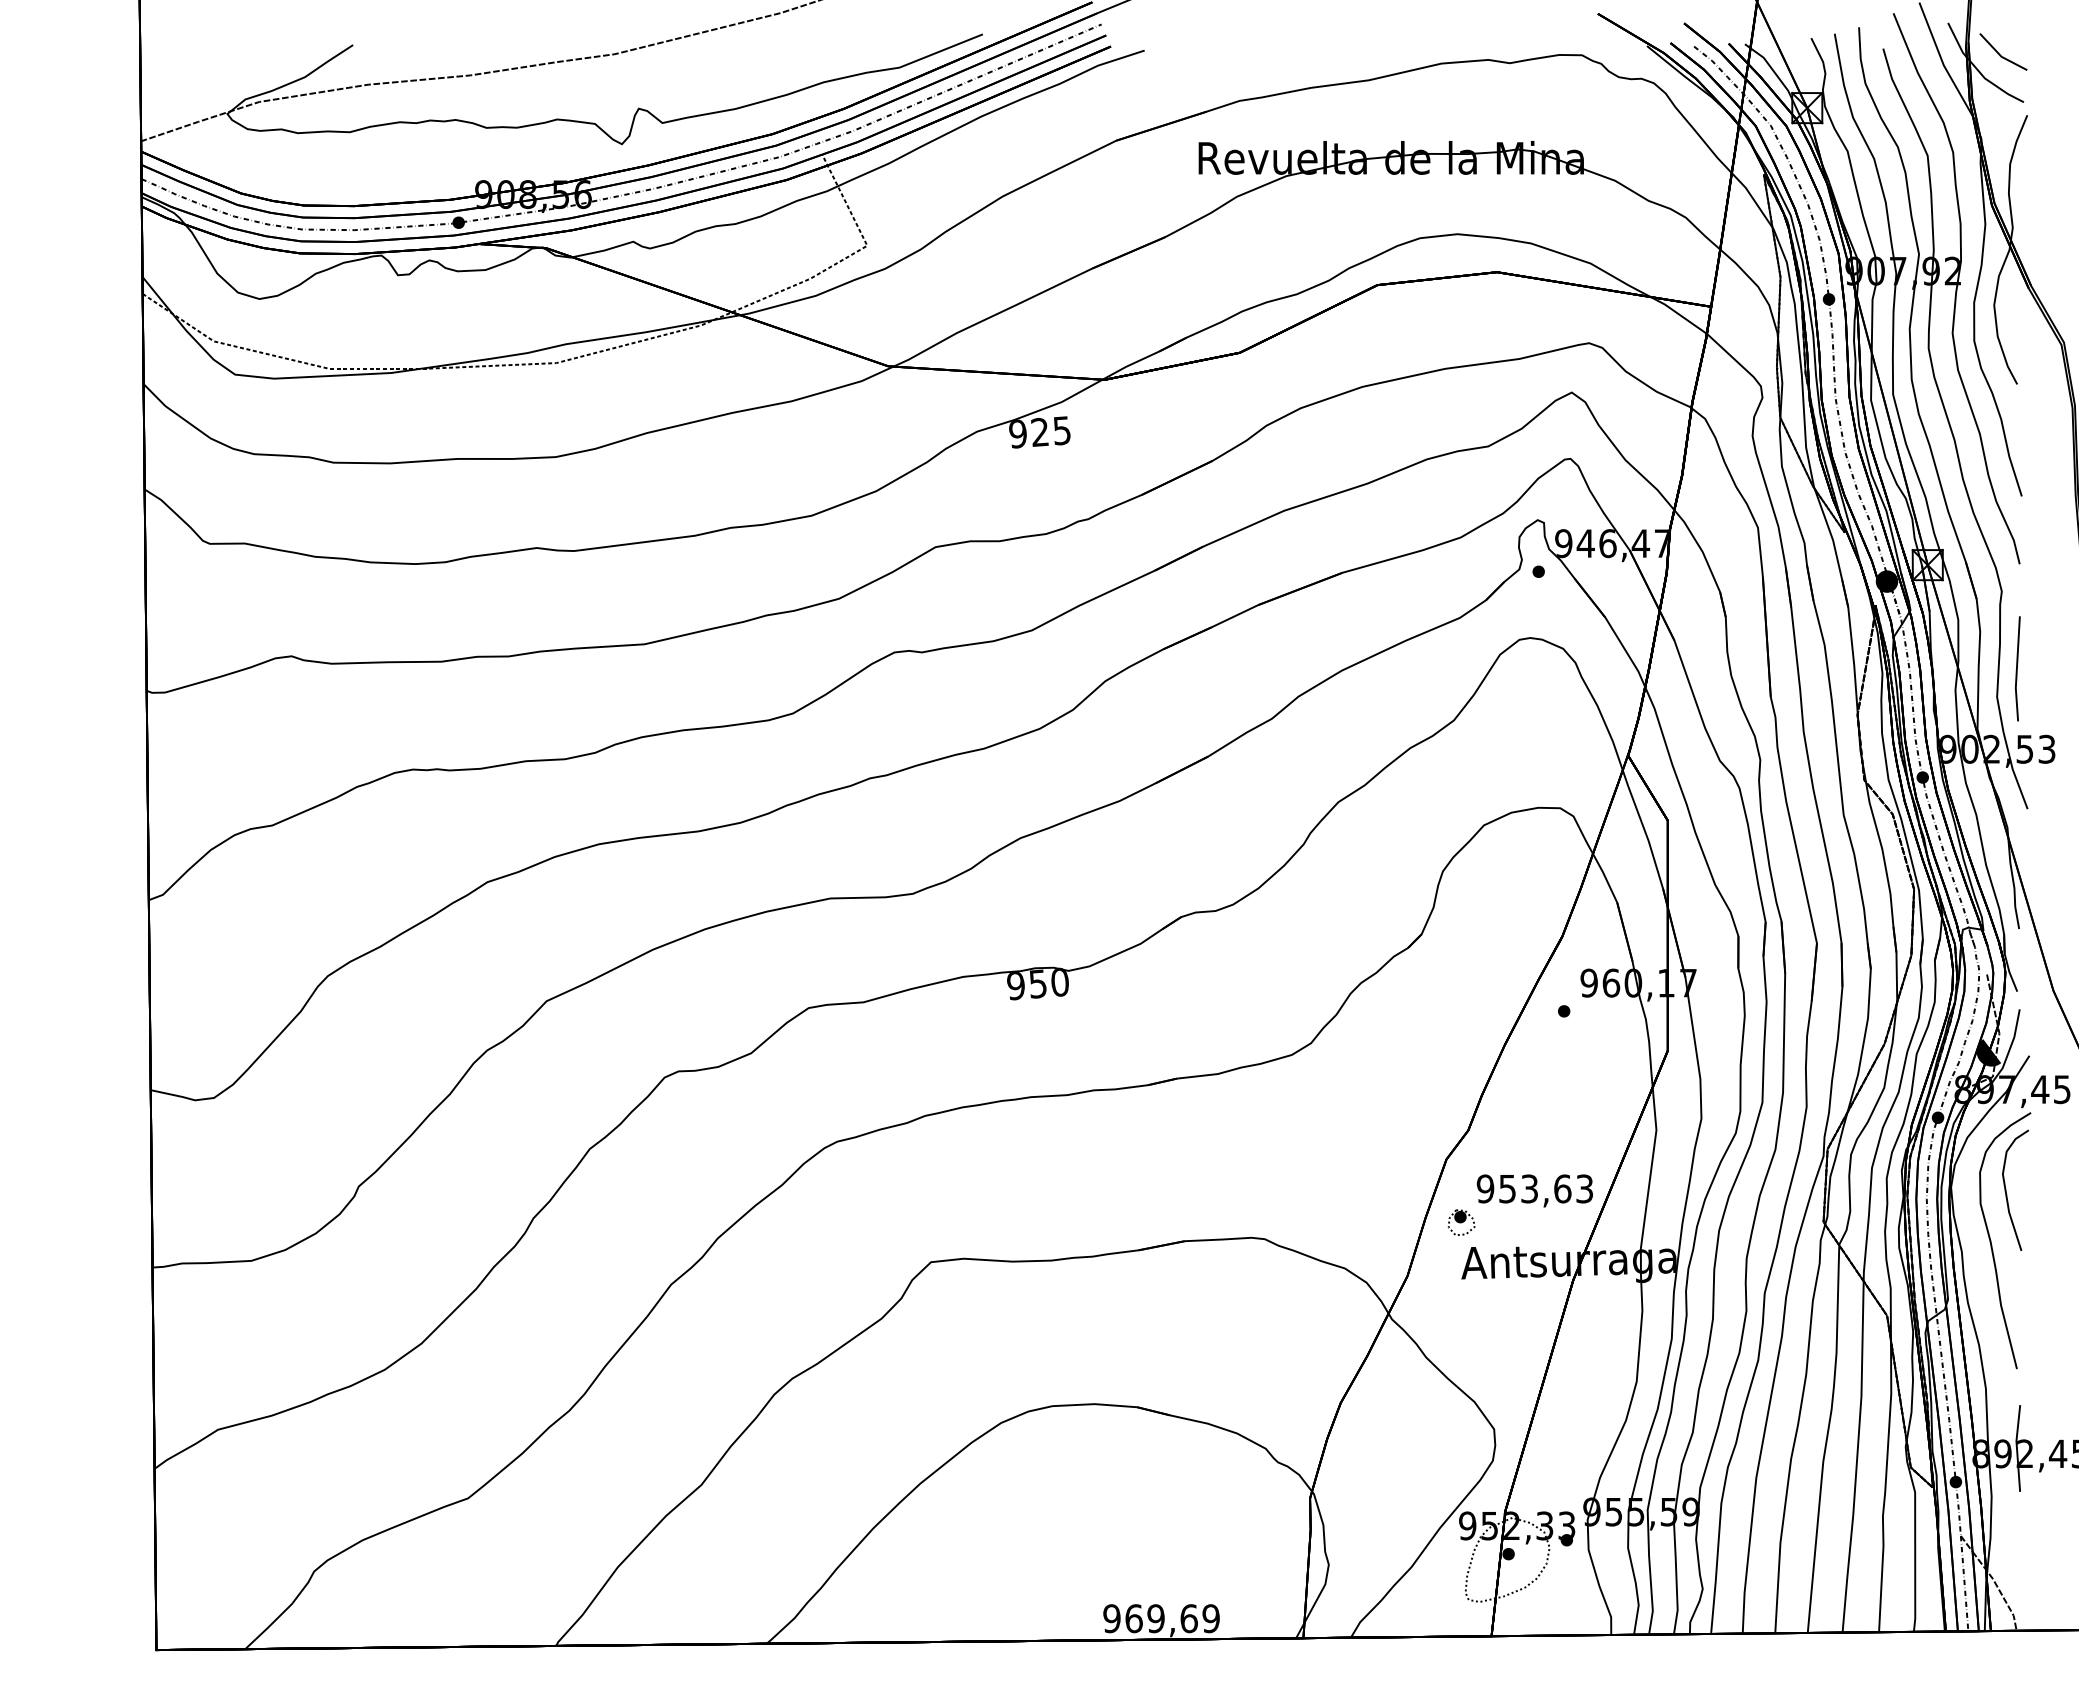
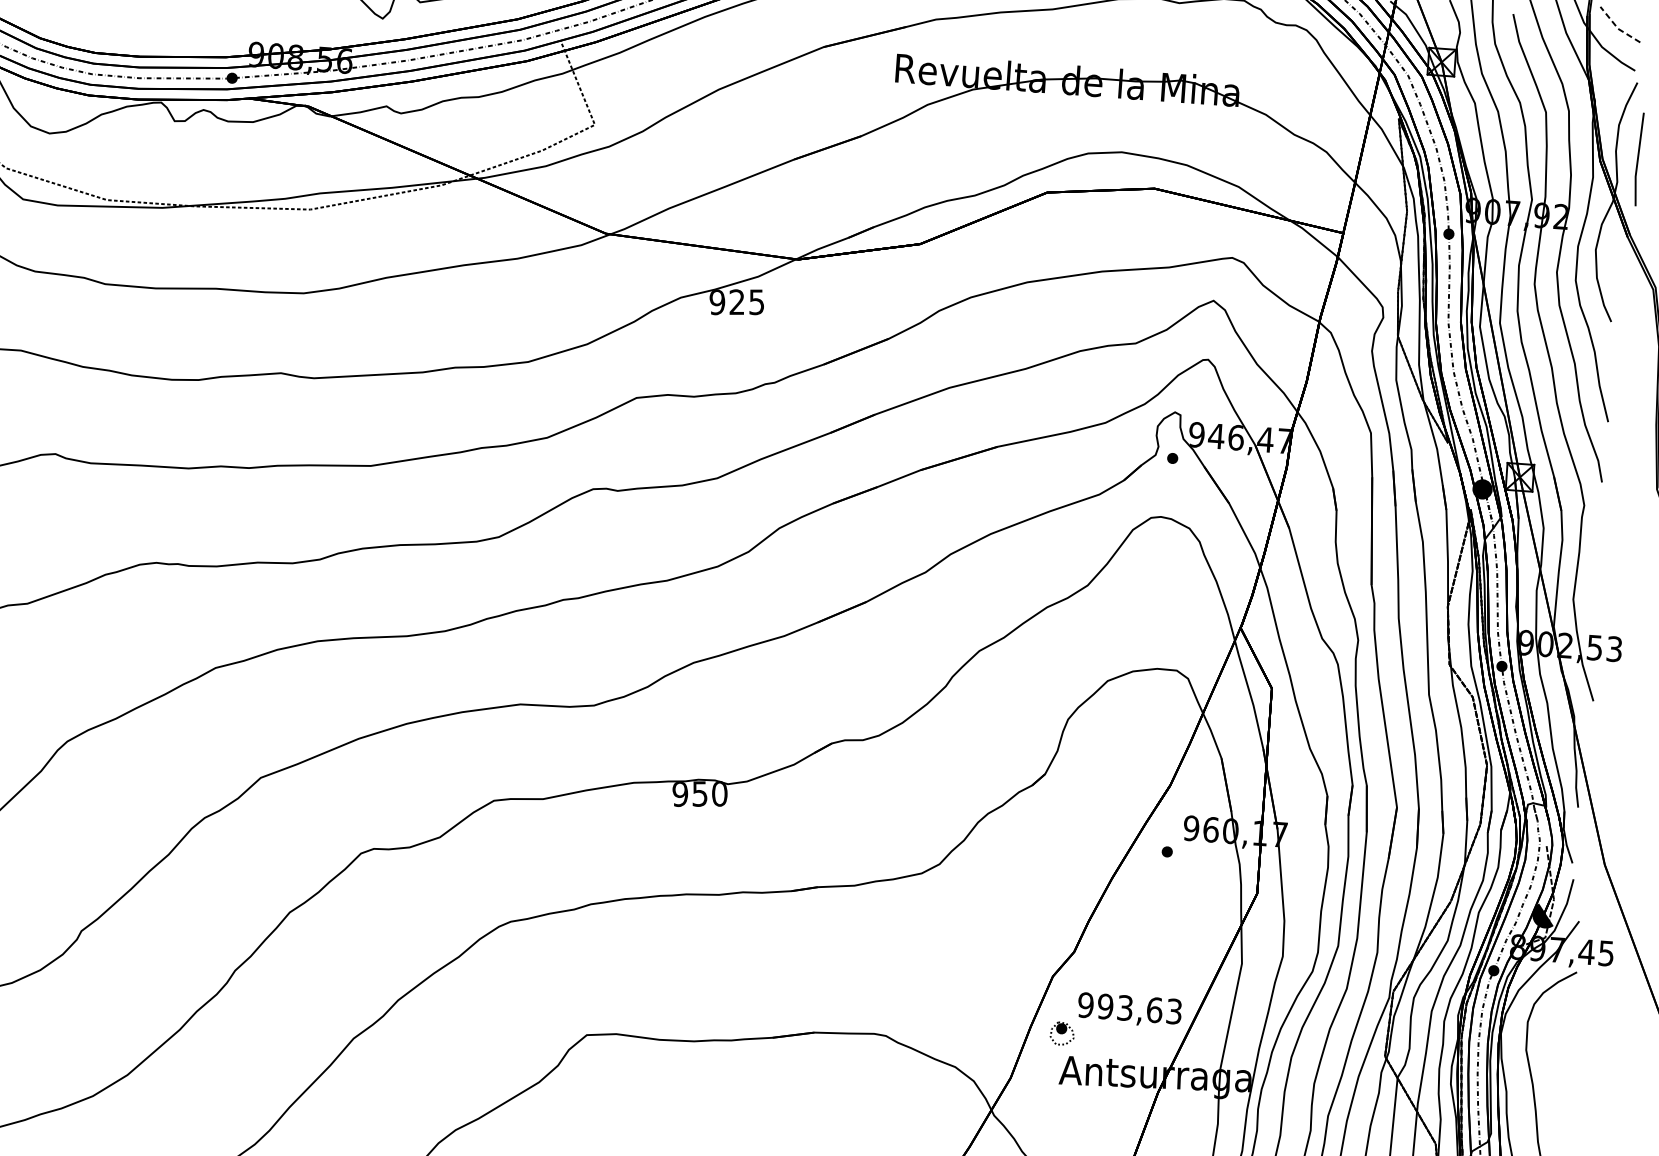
line: (2000, 56) -> (1617, 28), solid -> dashed
line: (2017, 668) -> (1638, 159), moved
text: (1507, 1188) -> (1105, 1006), 953,63 -> 993,63
curve: (2006, 1189) -> (1550, 1039), removed

